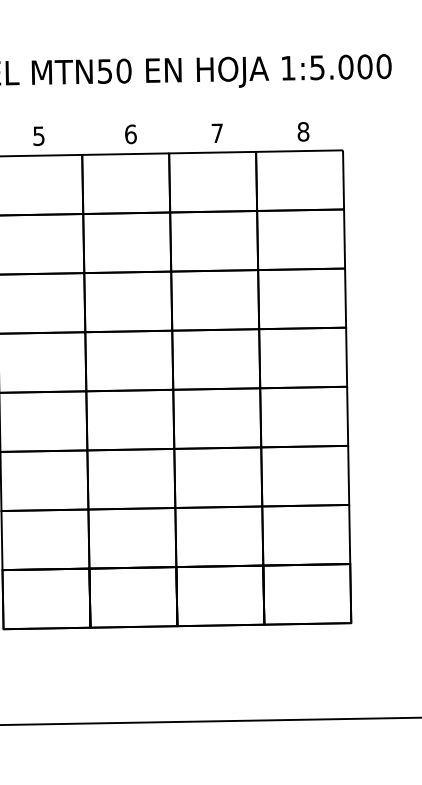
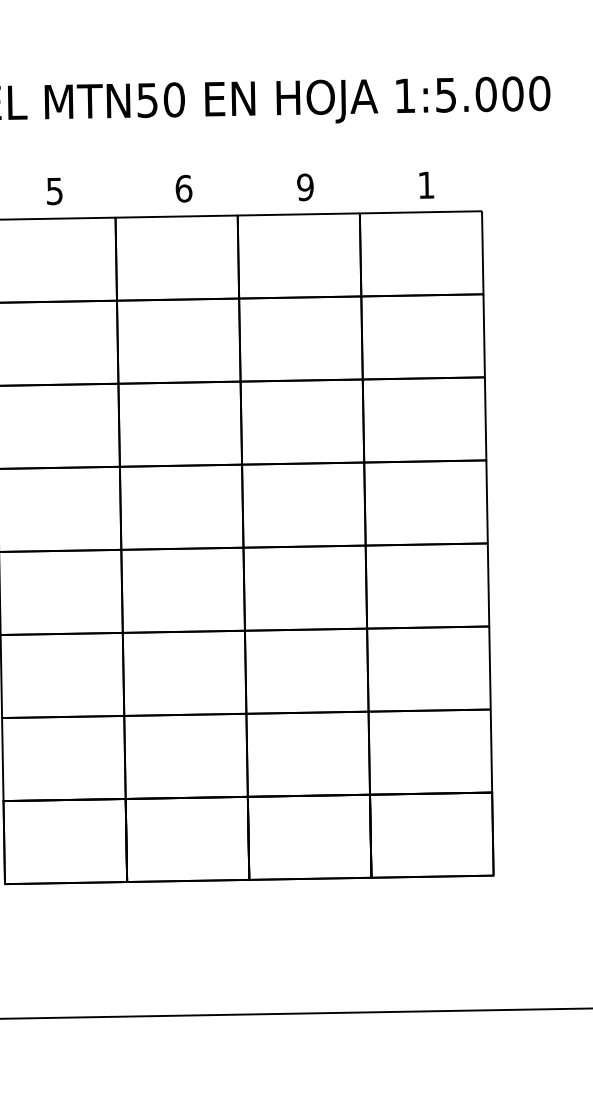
text: (303, 131) -> (426, 184), 8 -> 1
text: (217, 133) -> (305, 187), 7 -> 9

